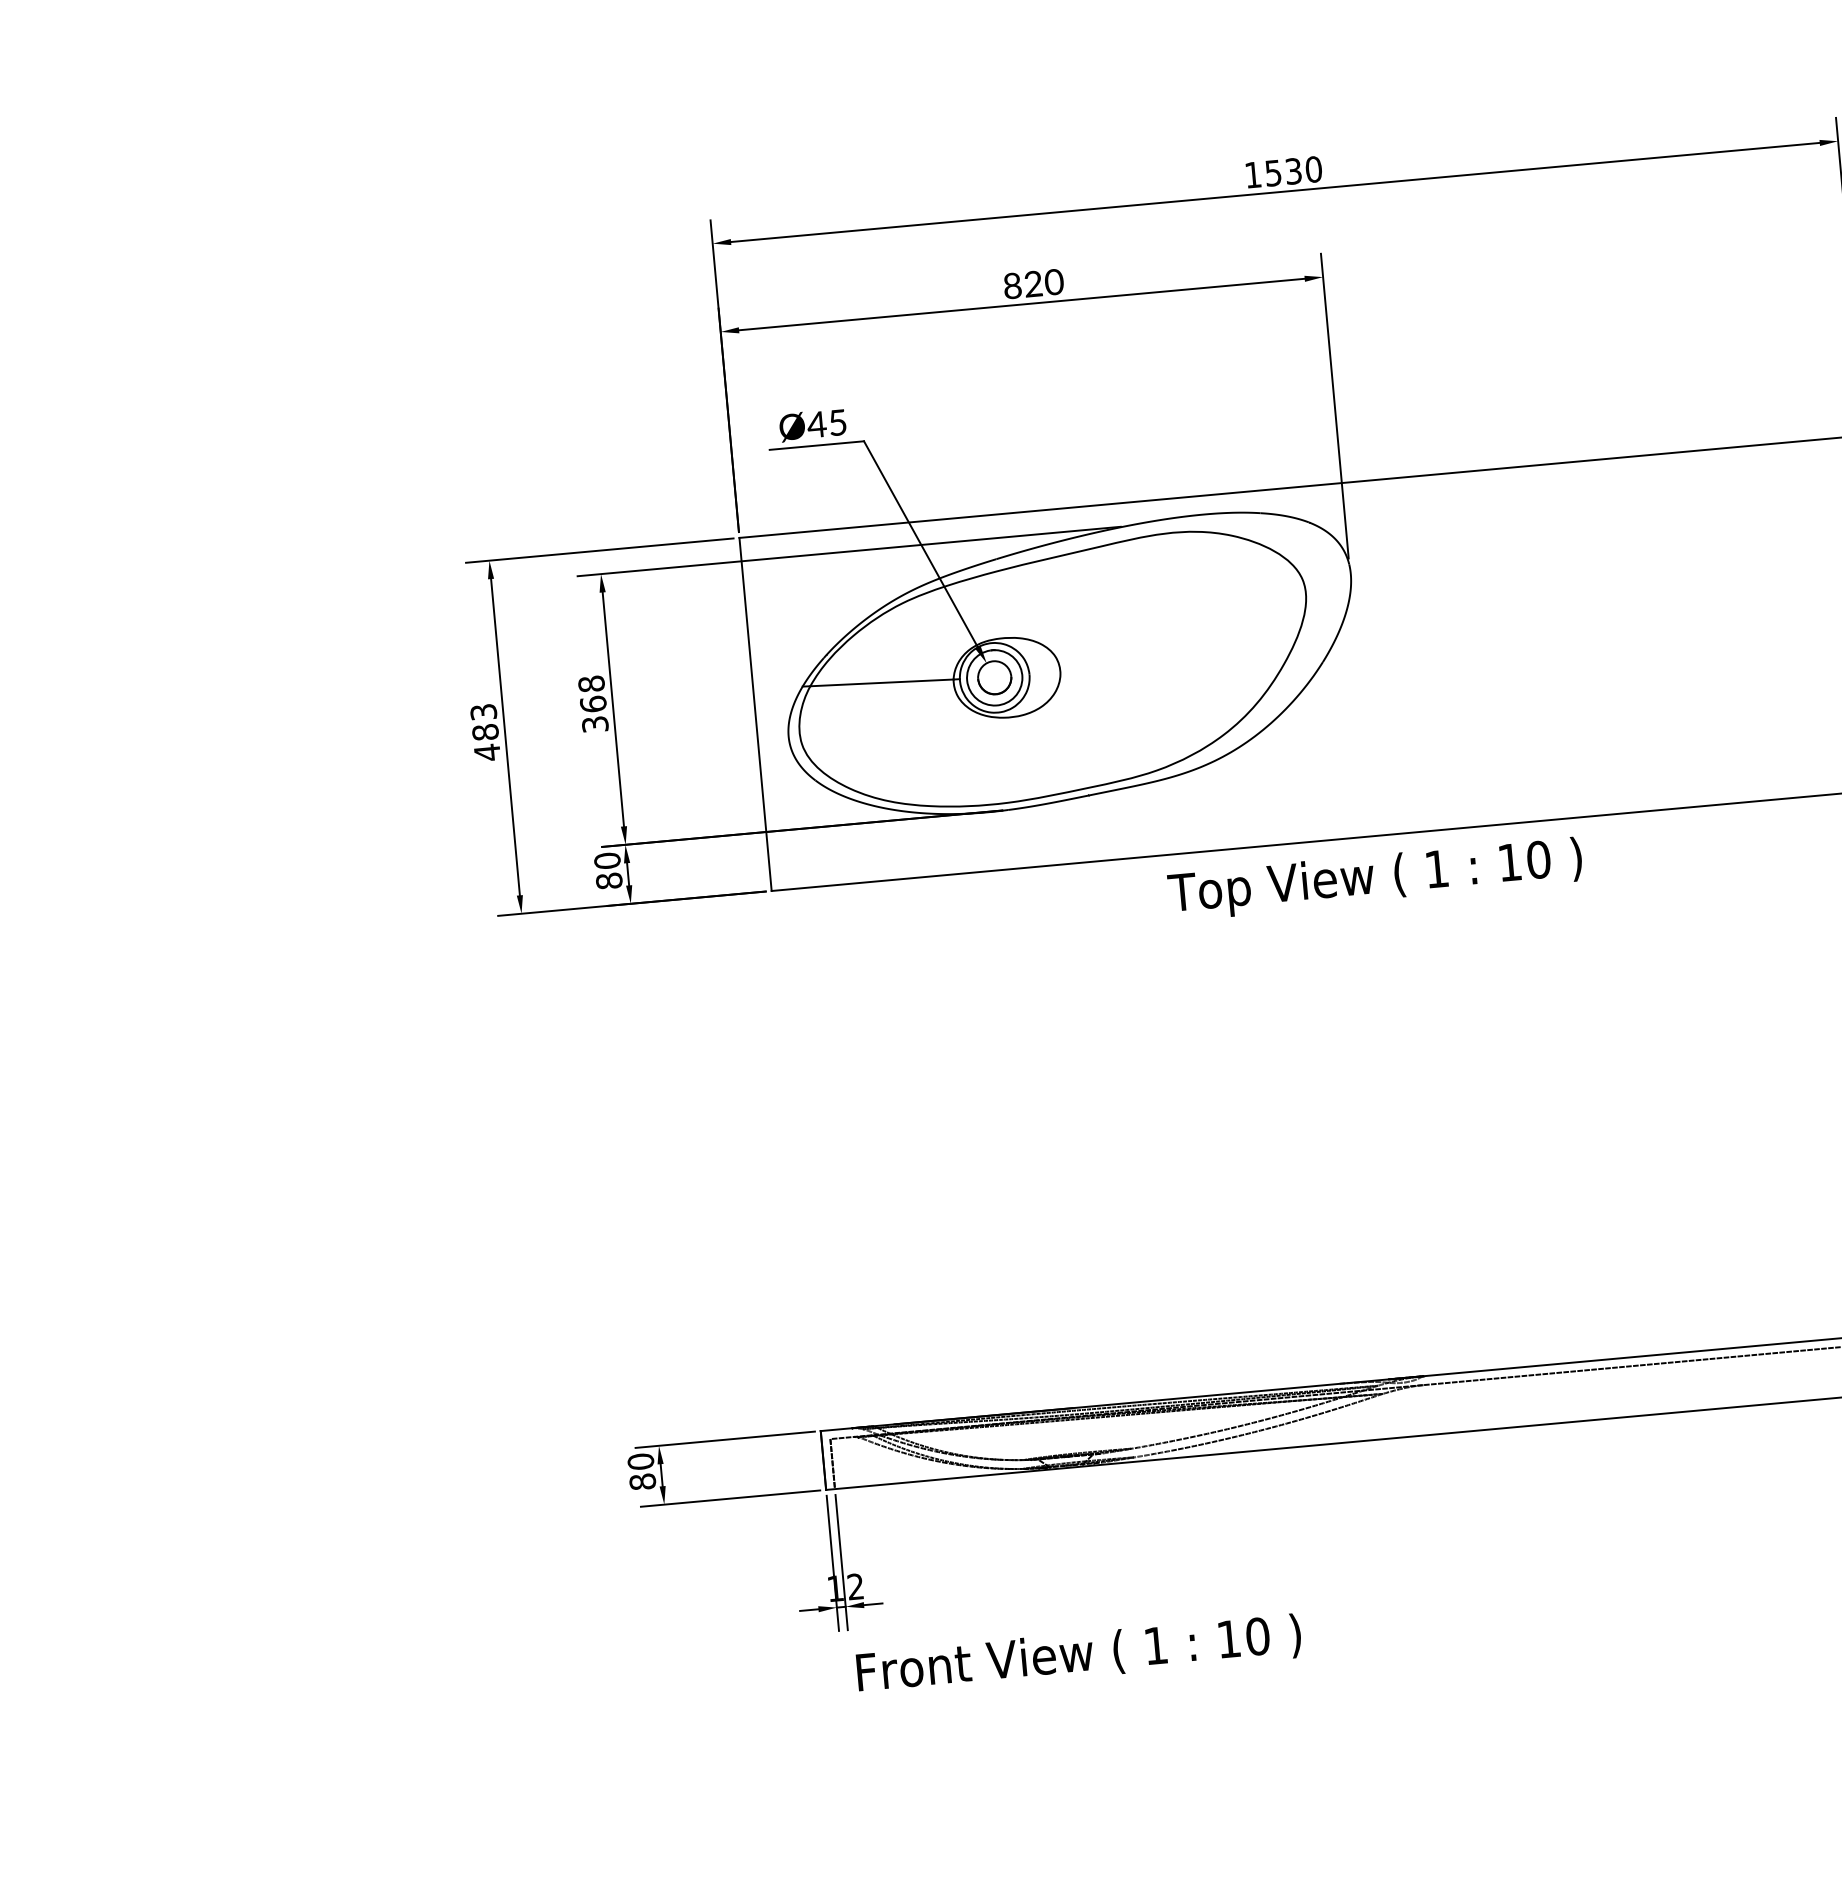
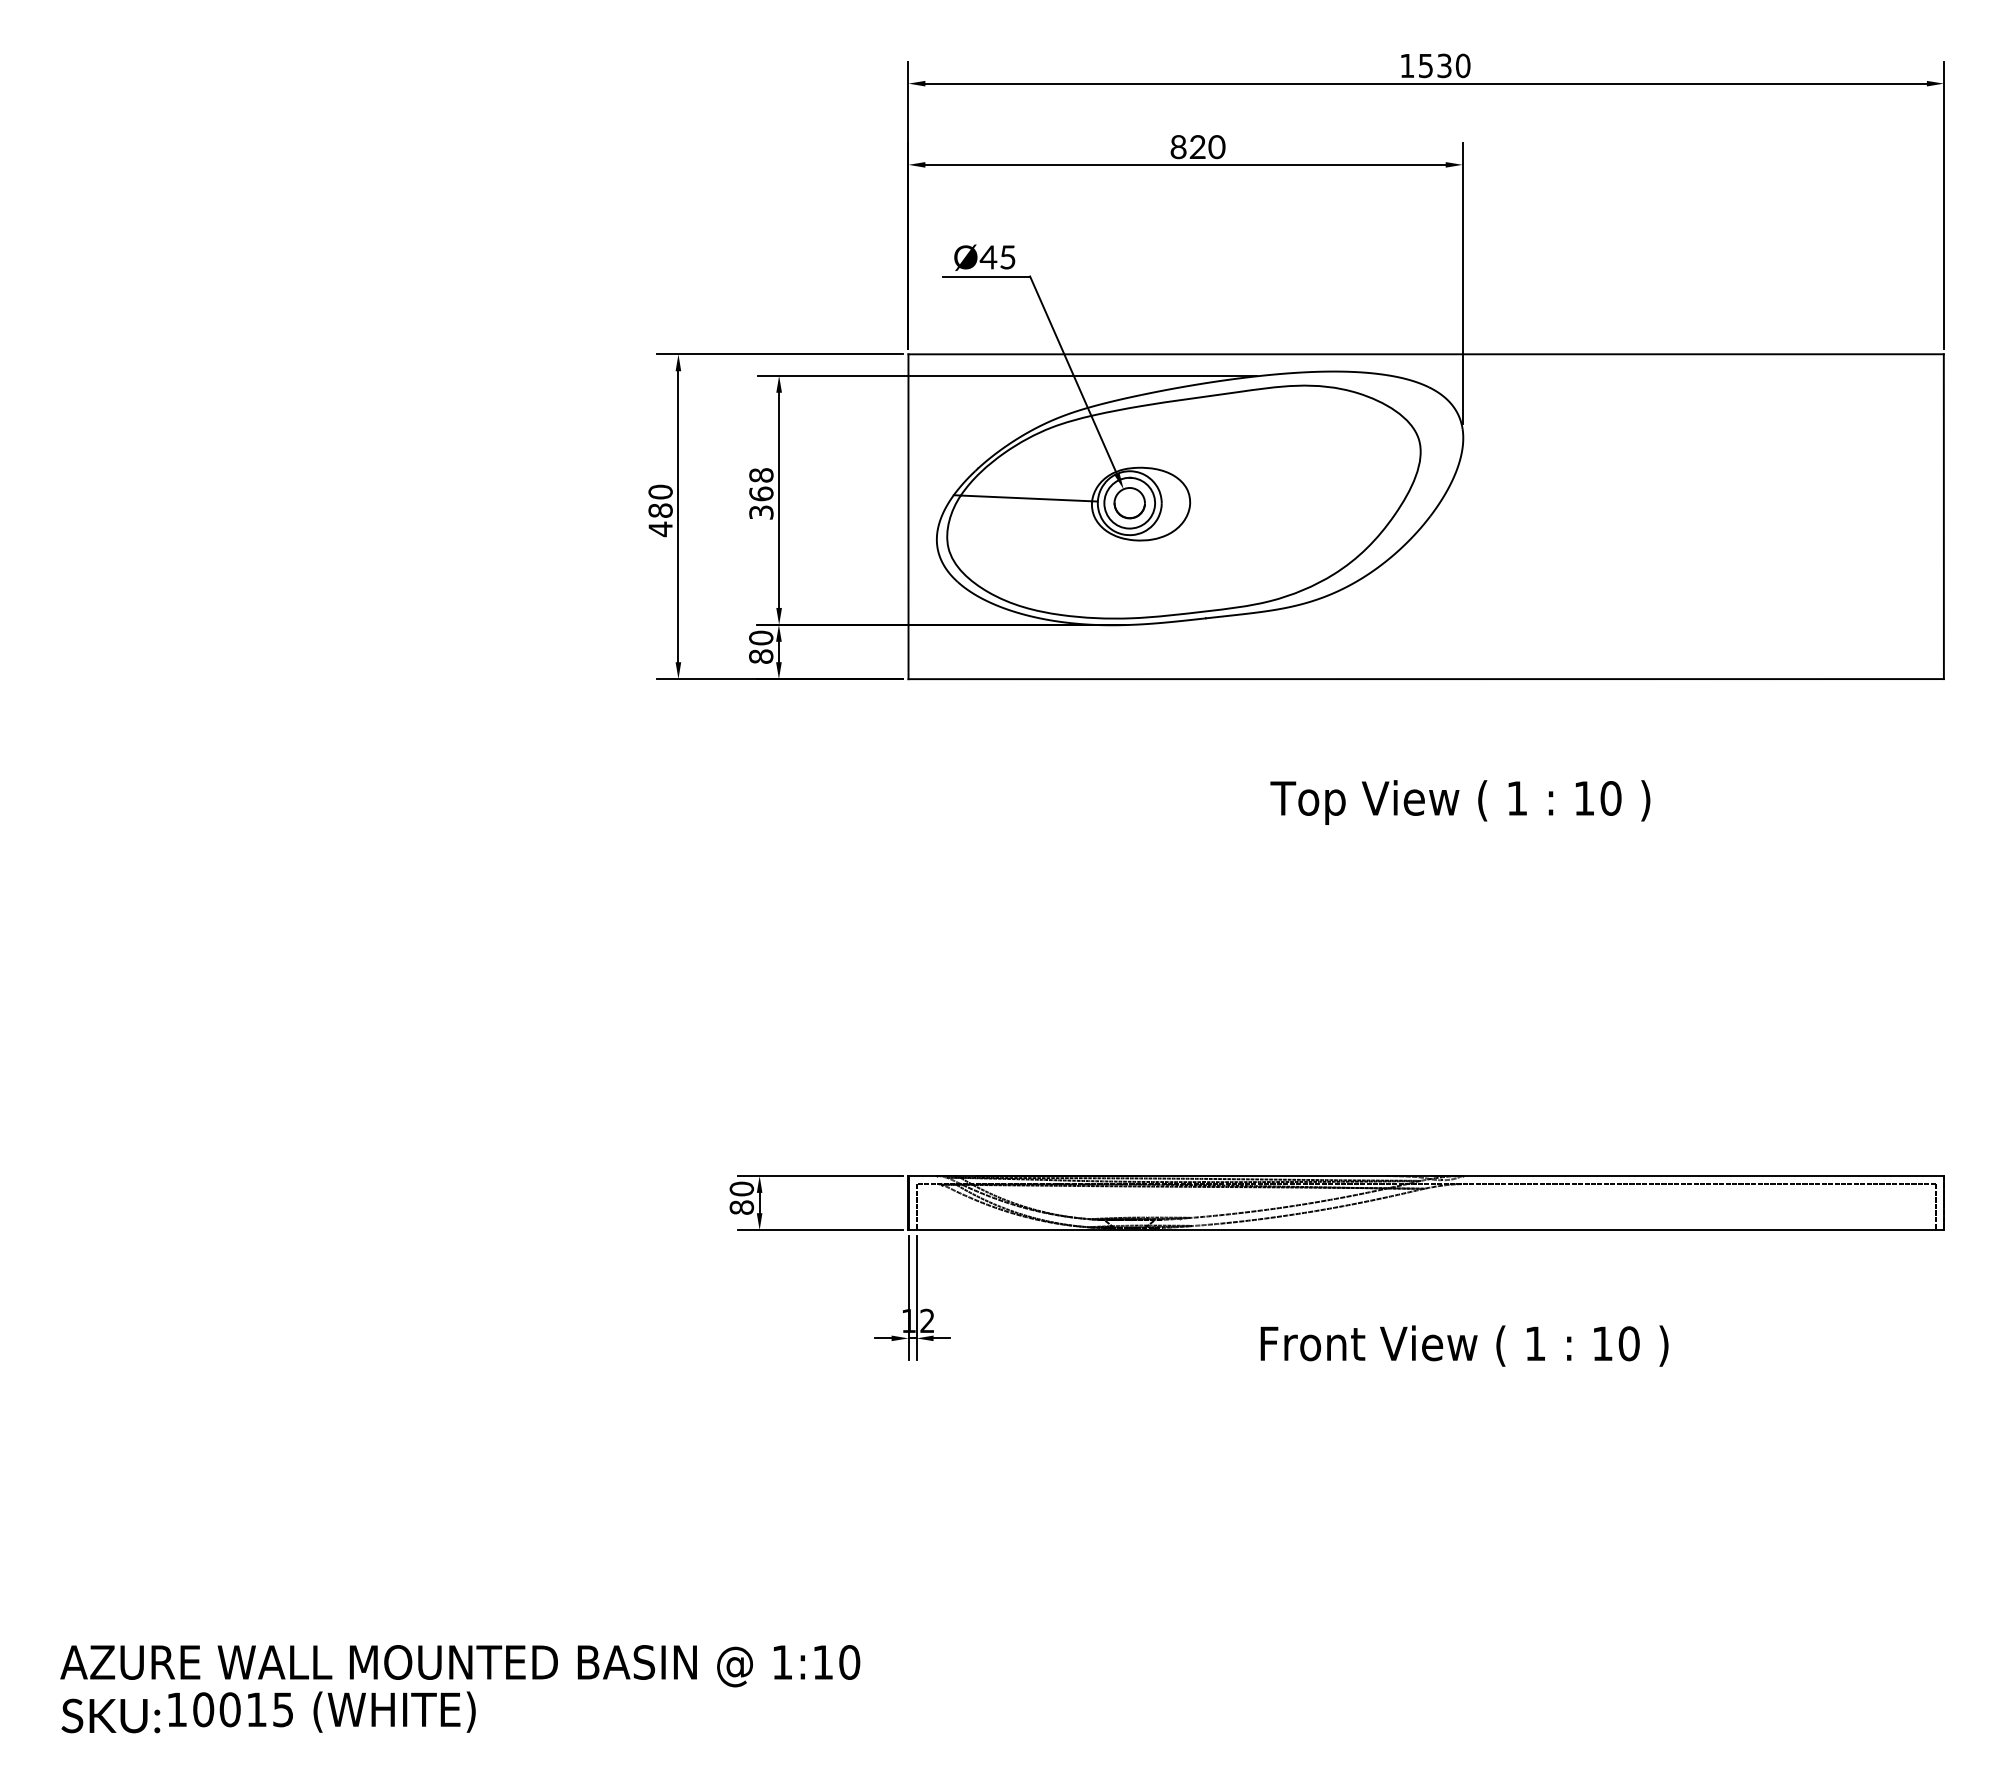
text: (483, 711) -> (660, 491), 483 -> 480
text: (1375, 879) -> (1460, 802), moved
text: (1078, 1654) -> (1464, 1345), moved

